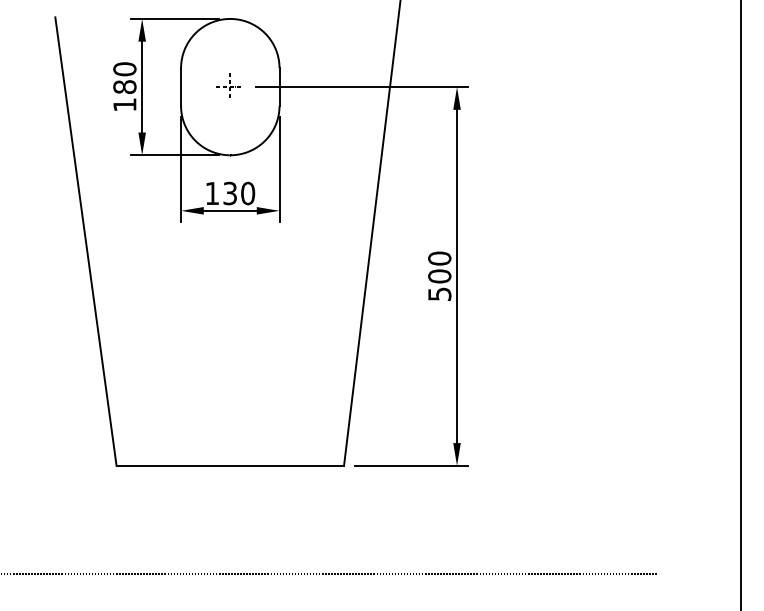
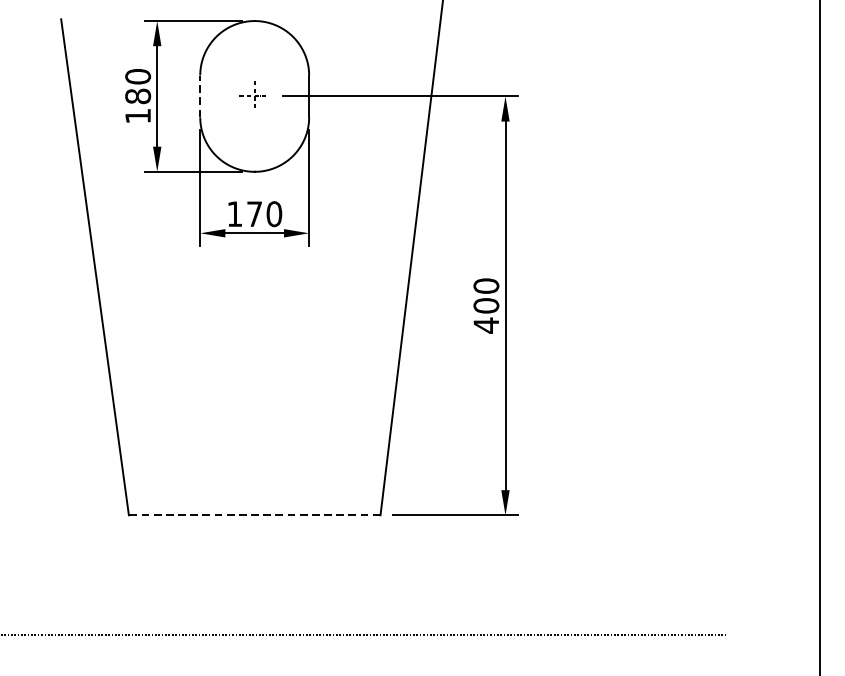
line: (181, 87) -> (200, 96), solid -> dashed
text: (229, 193) -> (253, 214), 130 -> 170
text: (439, 294) -> (486, 325), 500 -> 400
line: (230, 465) -> (254, 514), solid -> dashed

